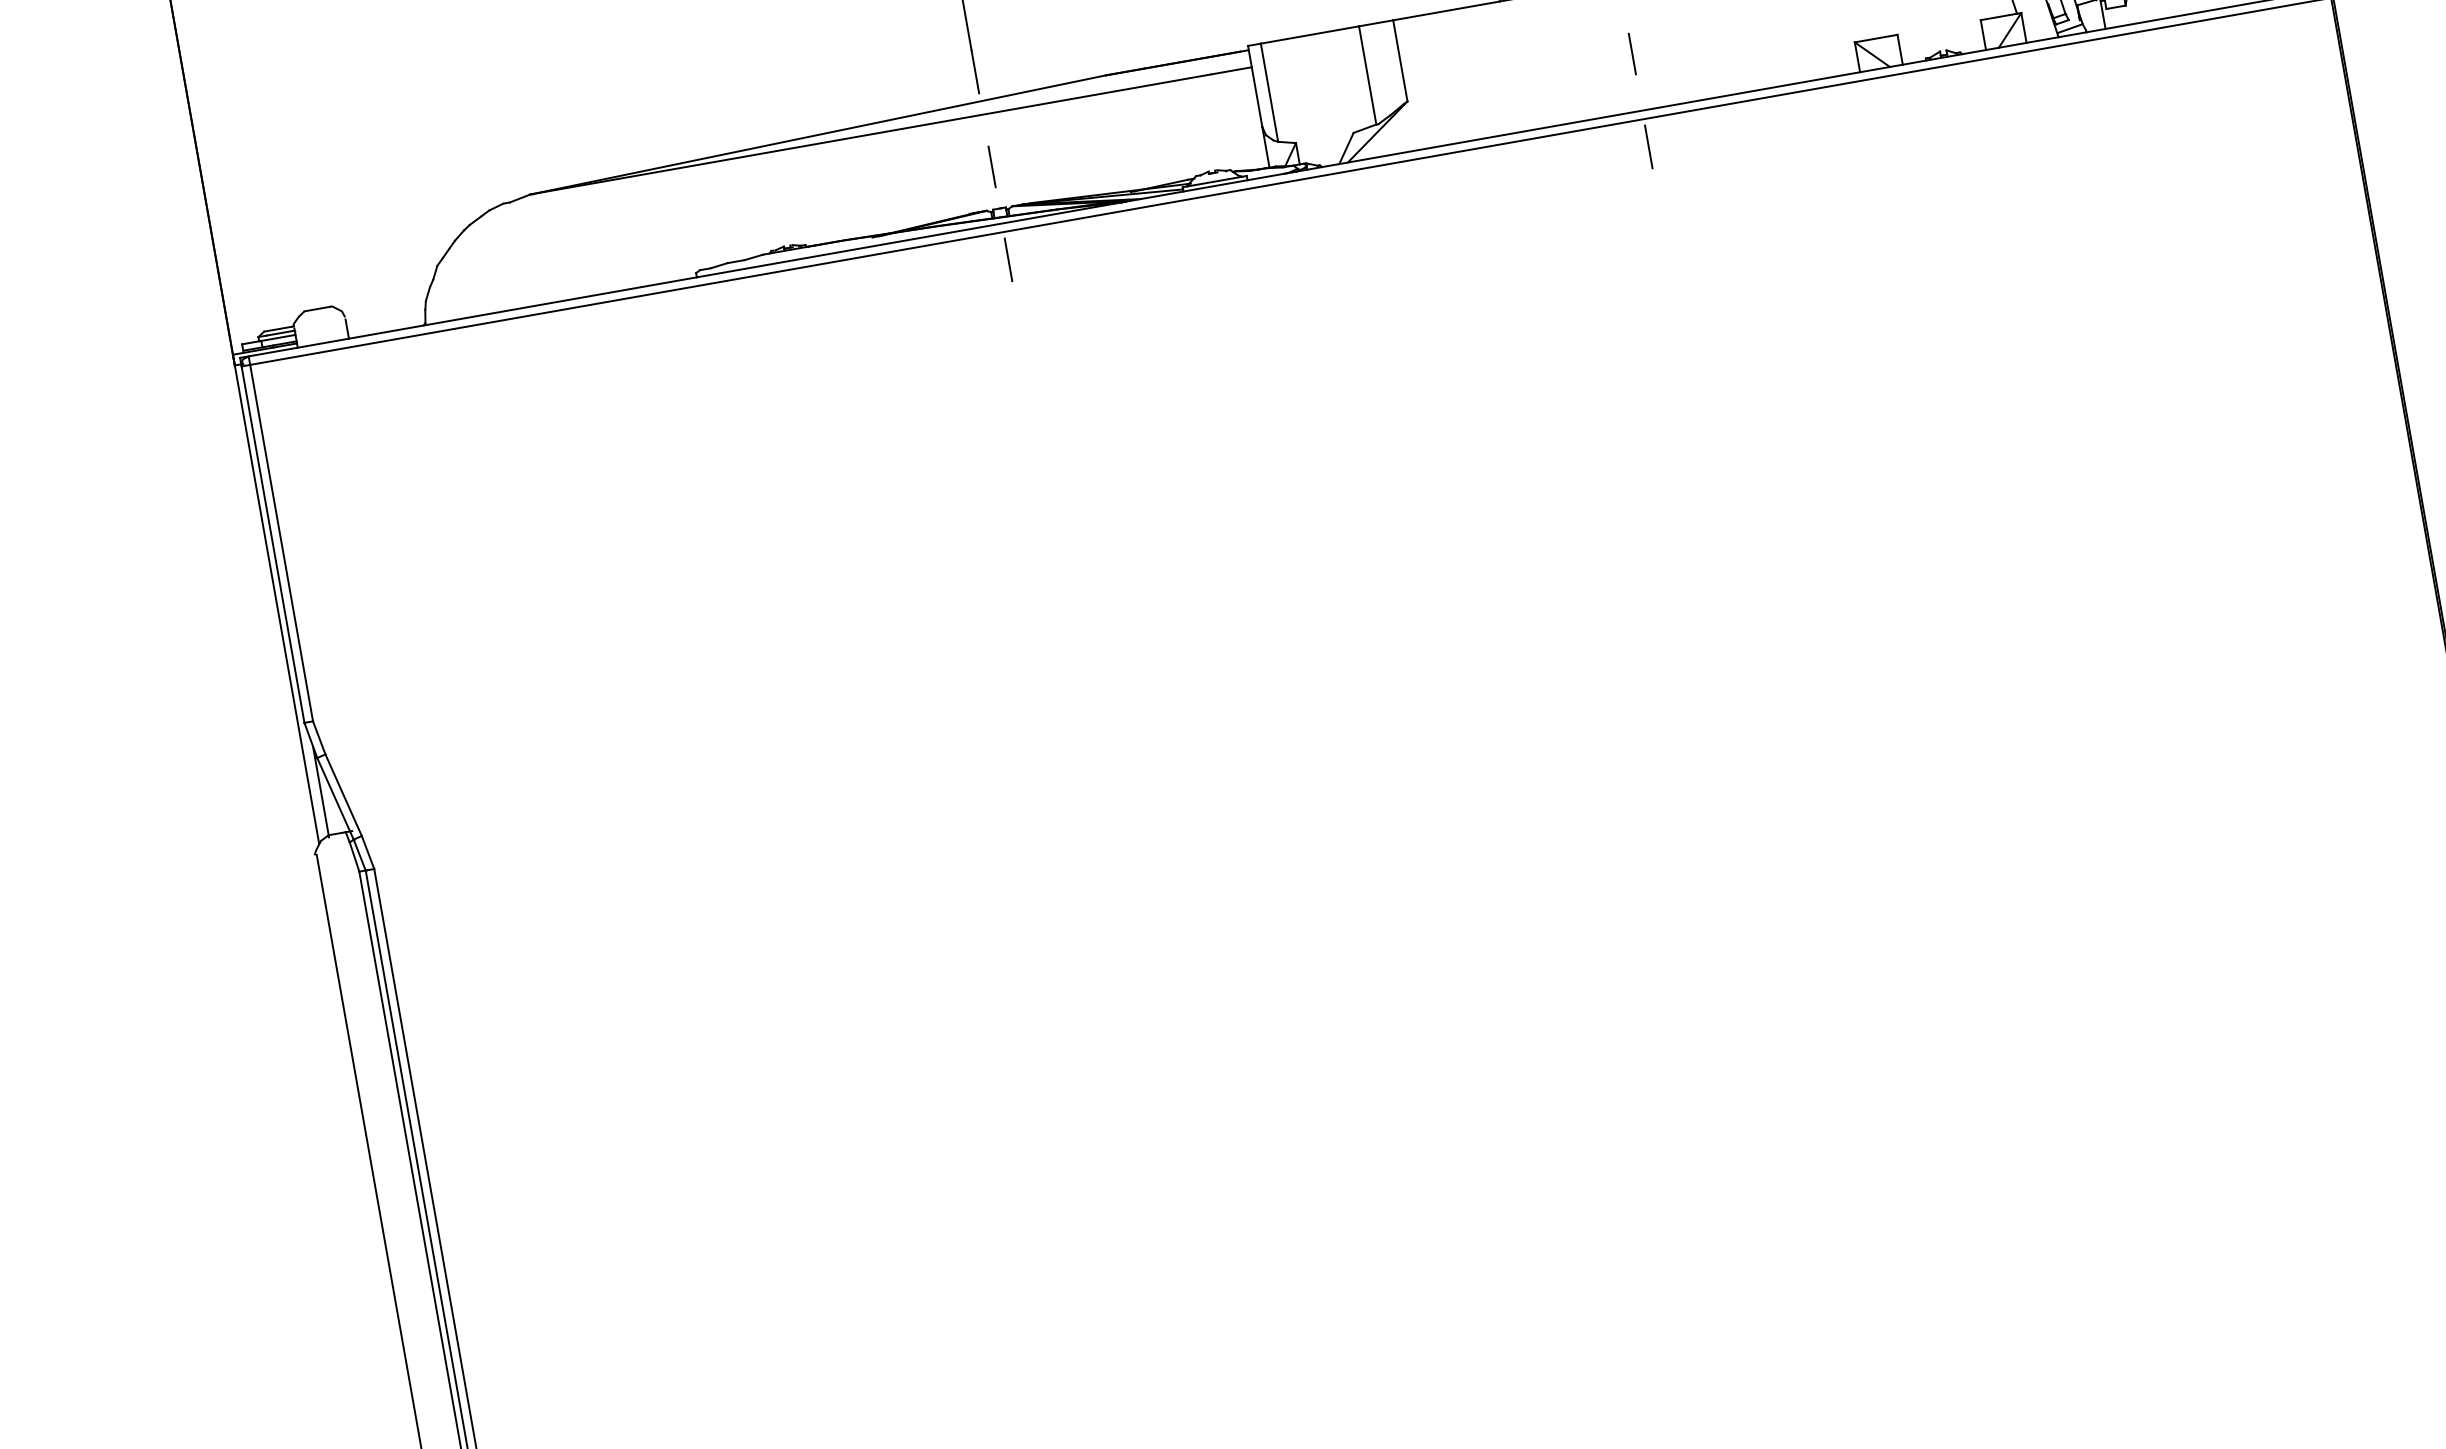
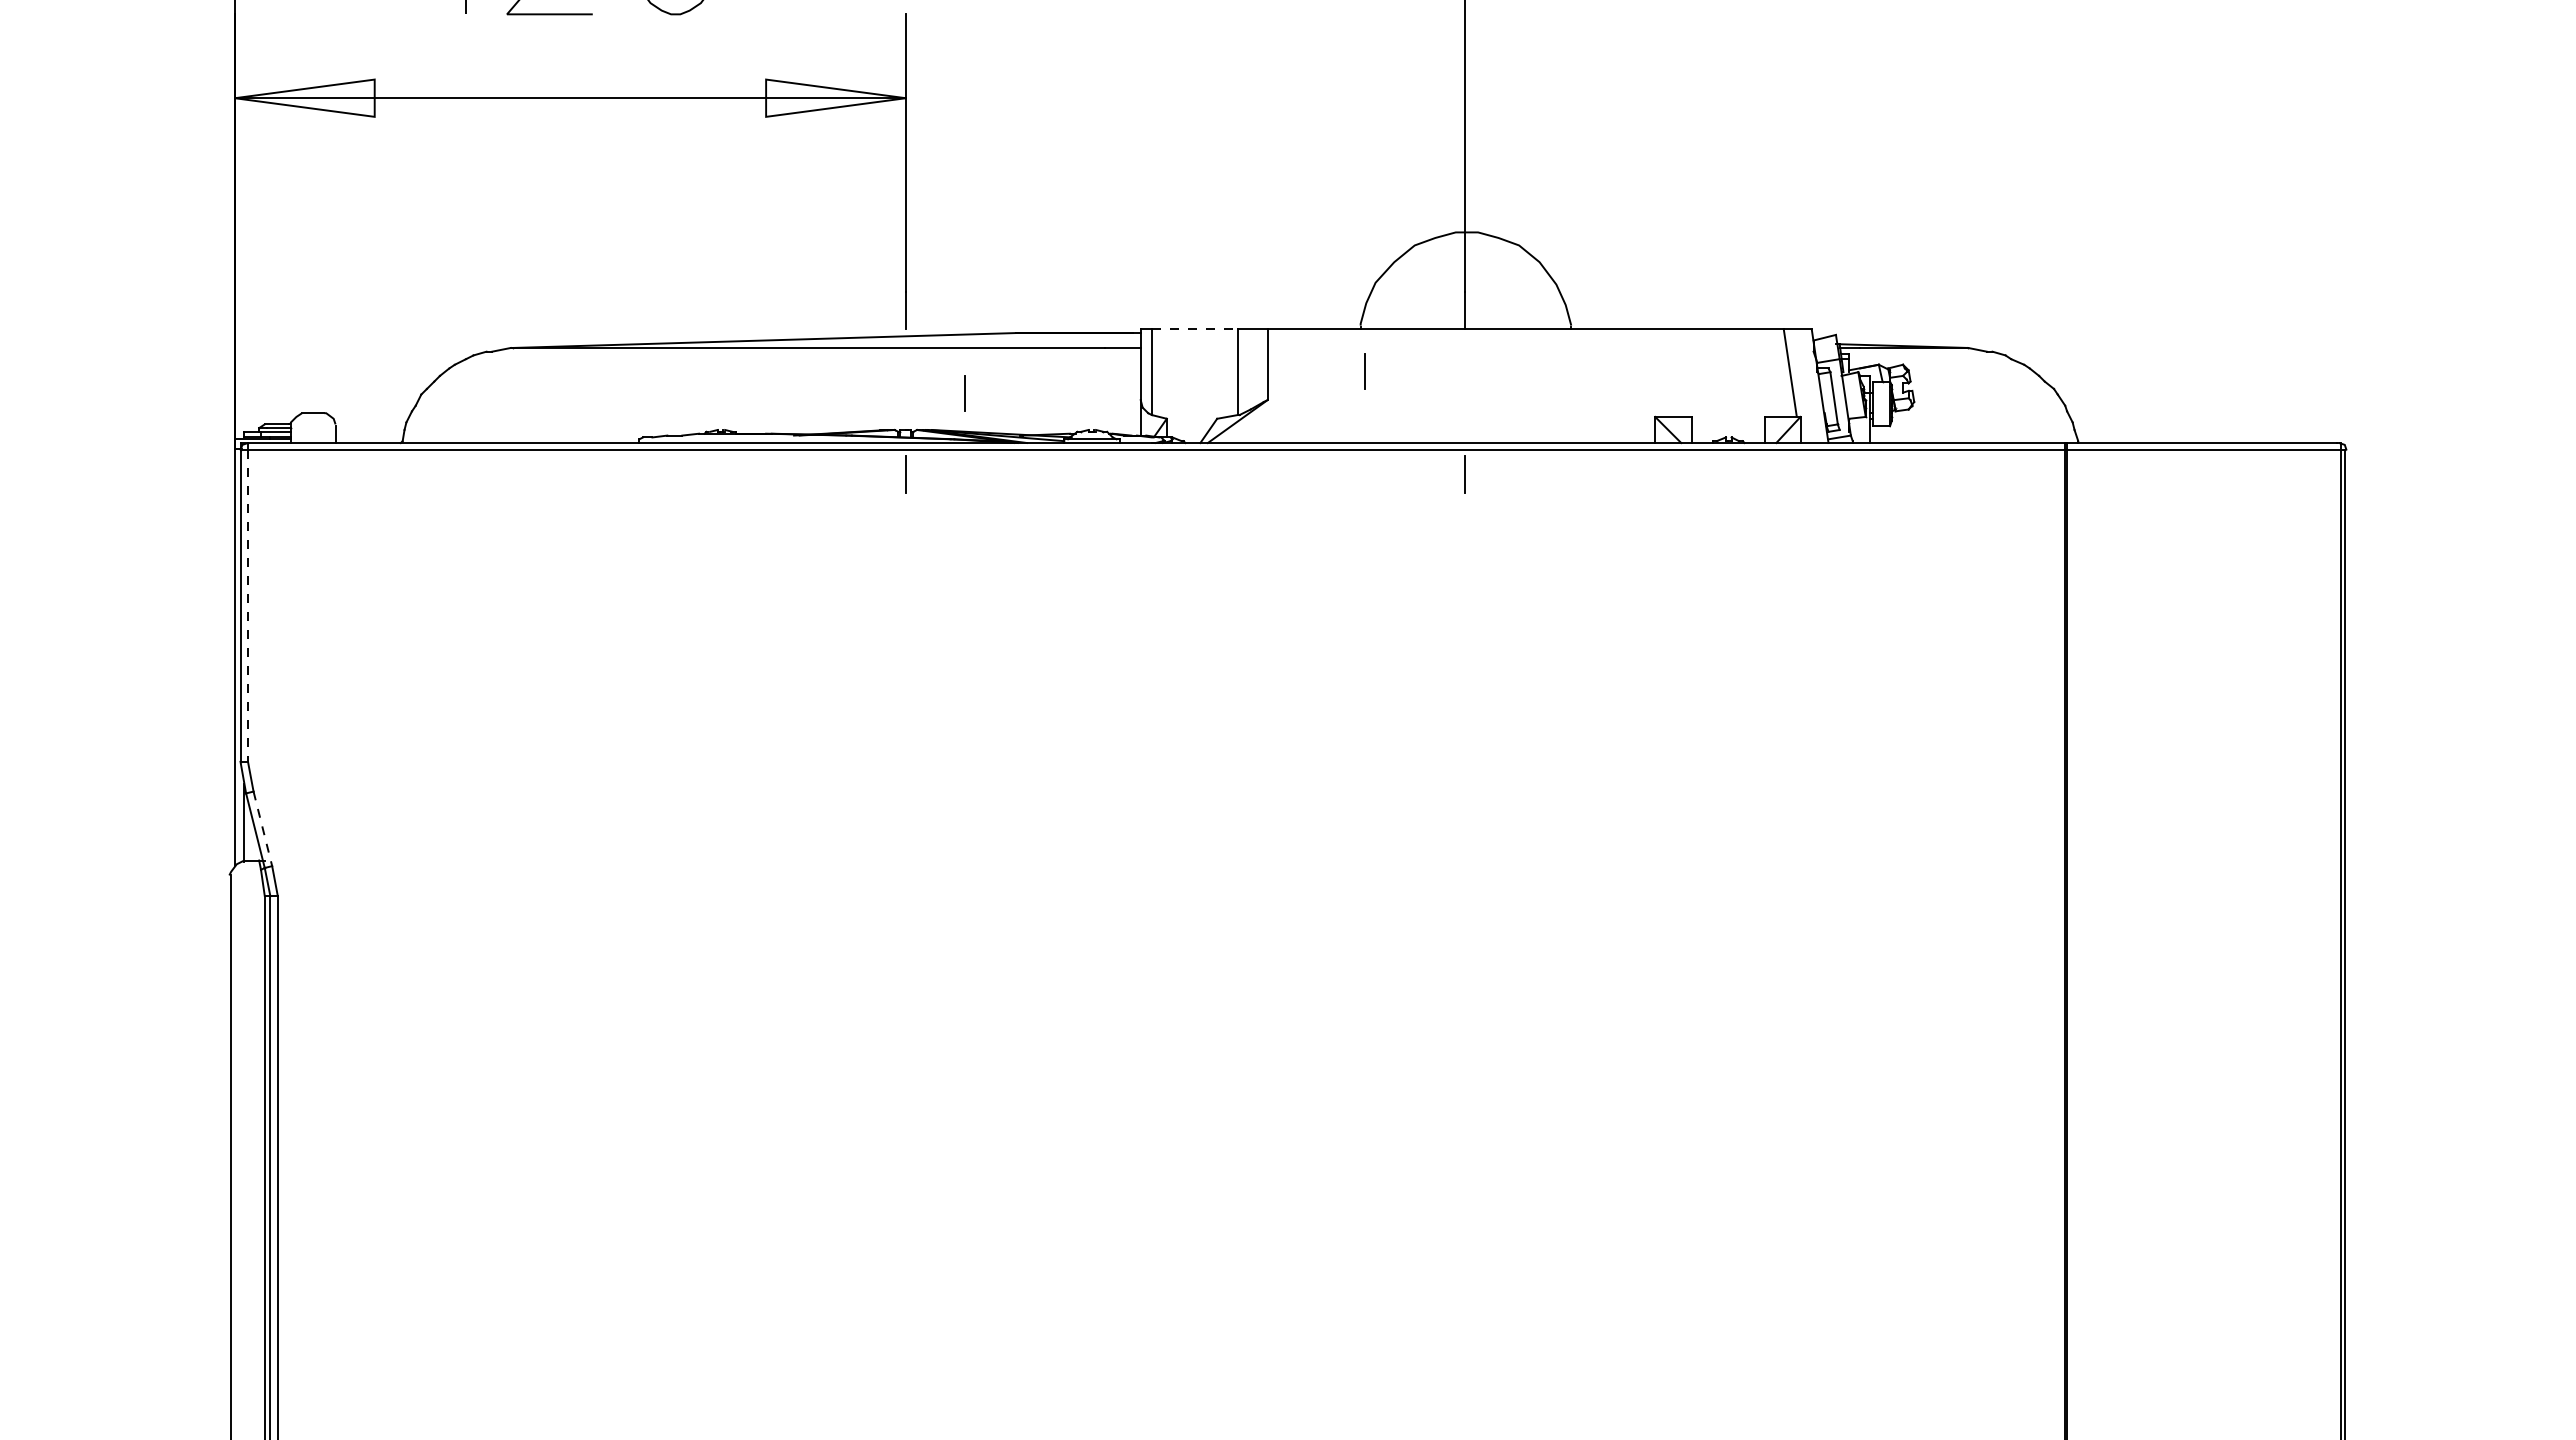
line: (1309, 35) -> (1194, 329), solid -> dashed
line: (1631, 54) -> (1364, 371), moved
line: (991, 166) -> (964, 393), moved
line: (282, 543) -> (248, 606), solid -> dashed
line: (344, 795) -> (263, 829), solid -> dashed

